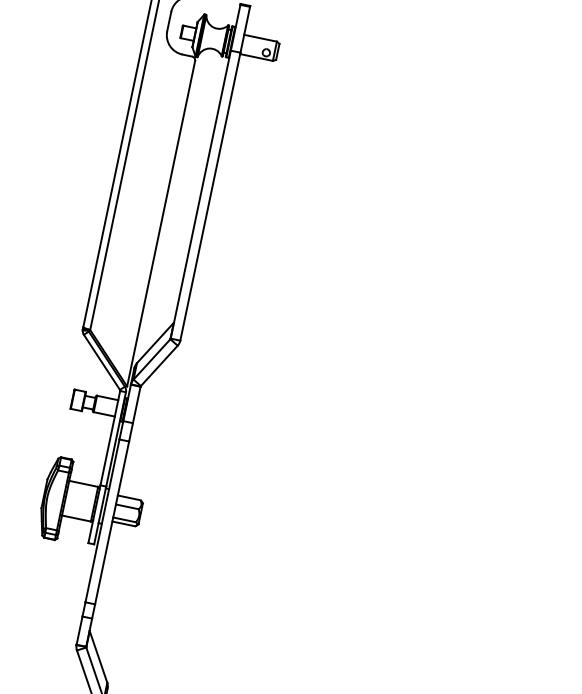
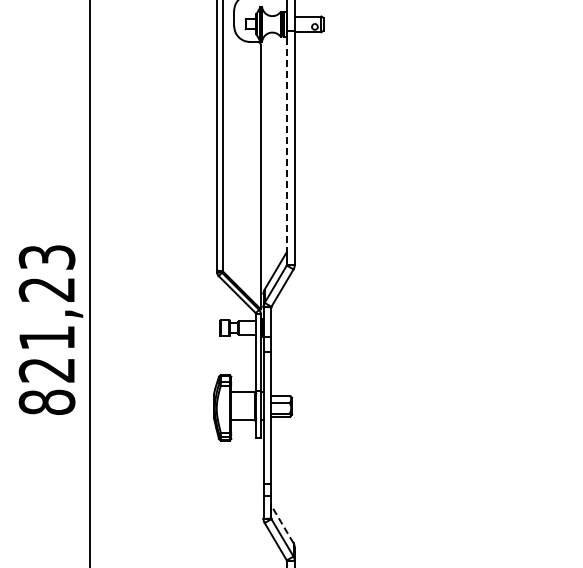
line: (200, 195) -> (286, 148), solid -> dashed
line: (98, 656) -> (282, 524), solid -> dashed

